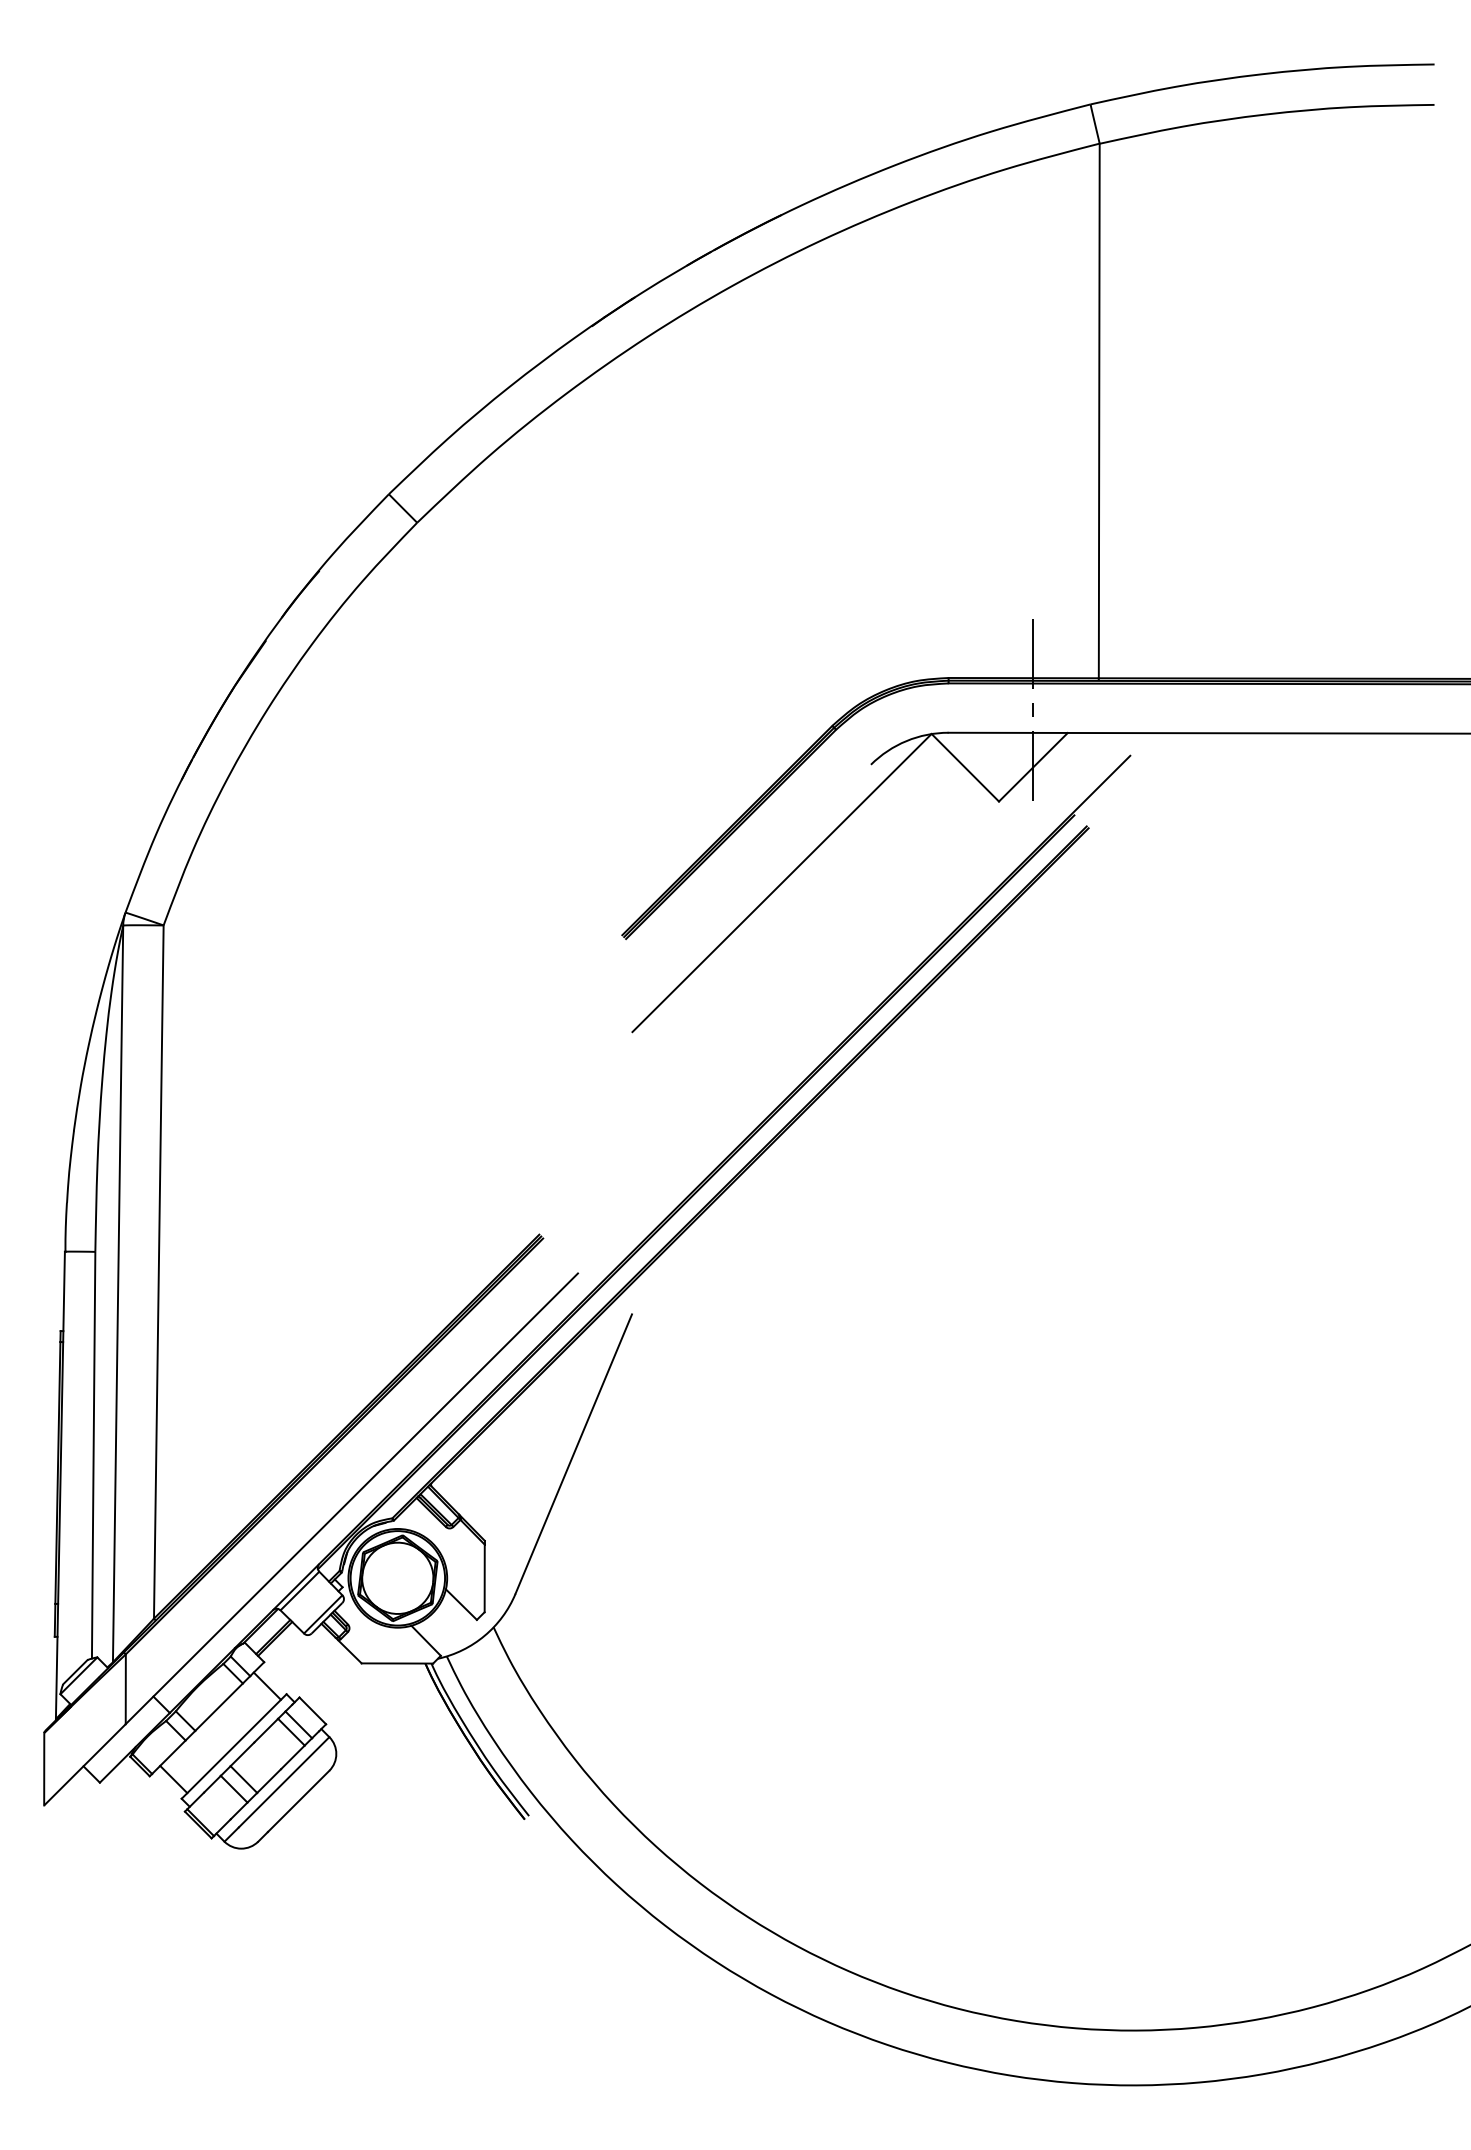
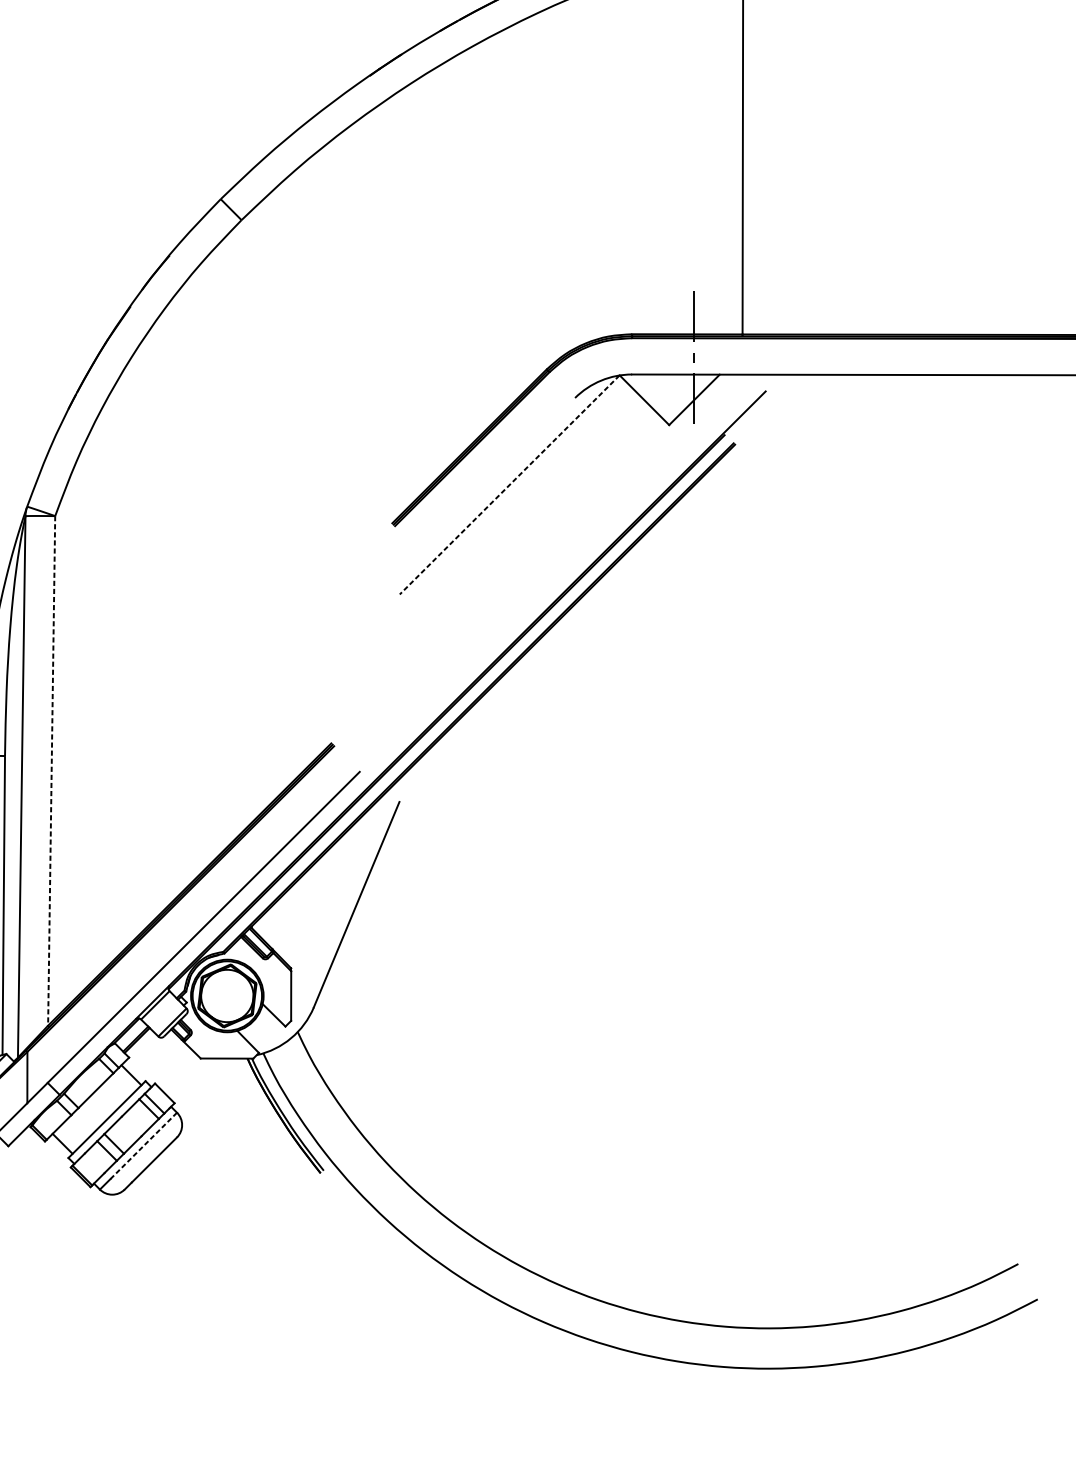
line: (781, 883) -> (509, 485), solid -> dashed
line: (158, 1272) -> (51, 771), solid -> dashed
line: (284, 1782) -> (144, 1146), solid -> dashed

